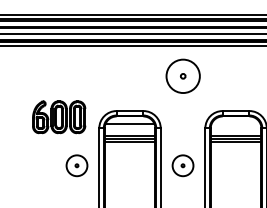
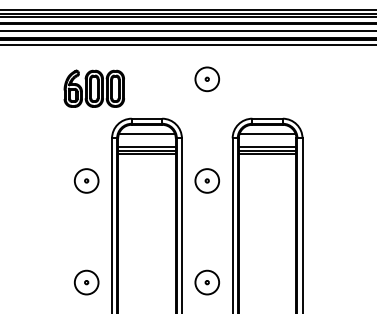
part: (182, 76) -> (206, 79), size x0.62
part: (58, 117) -> (93, 88), moved
line: (235, 124) -> (267, 133), added

